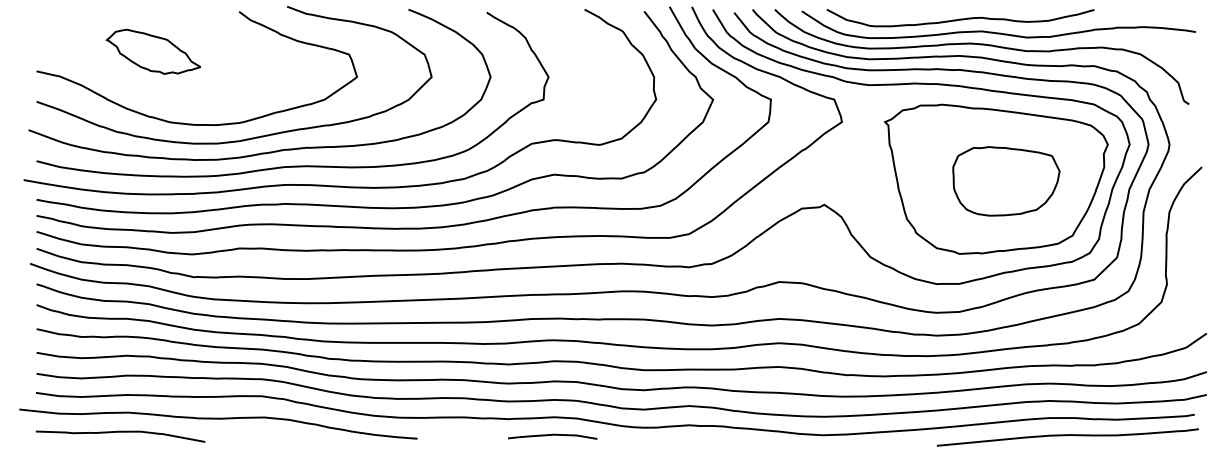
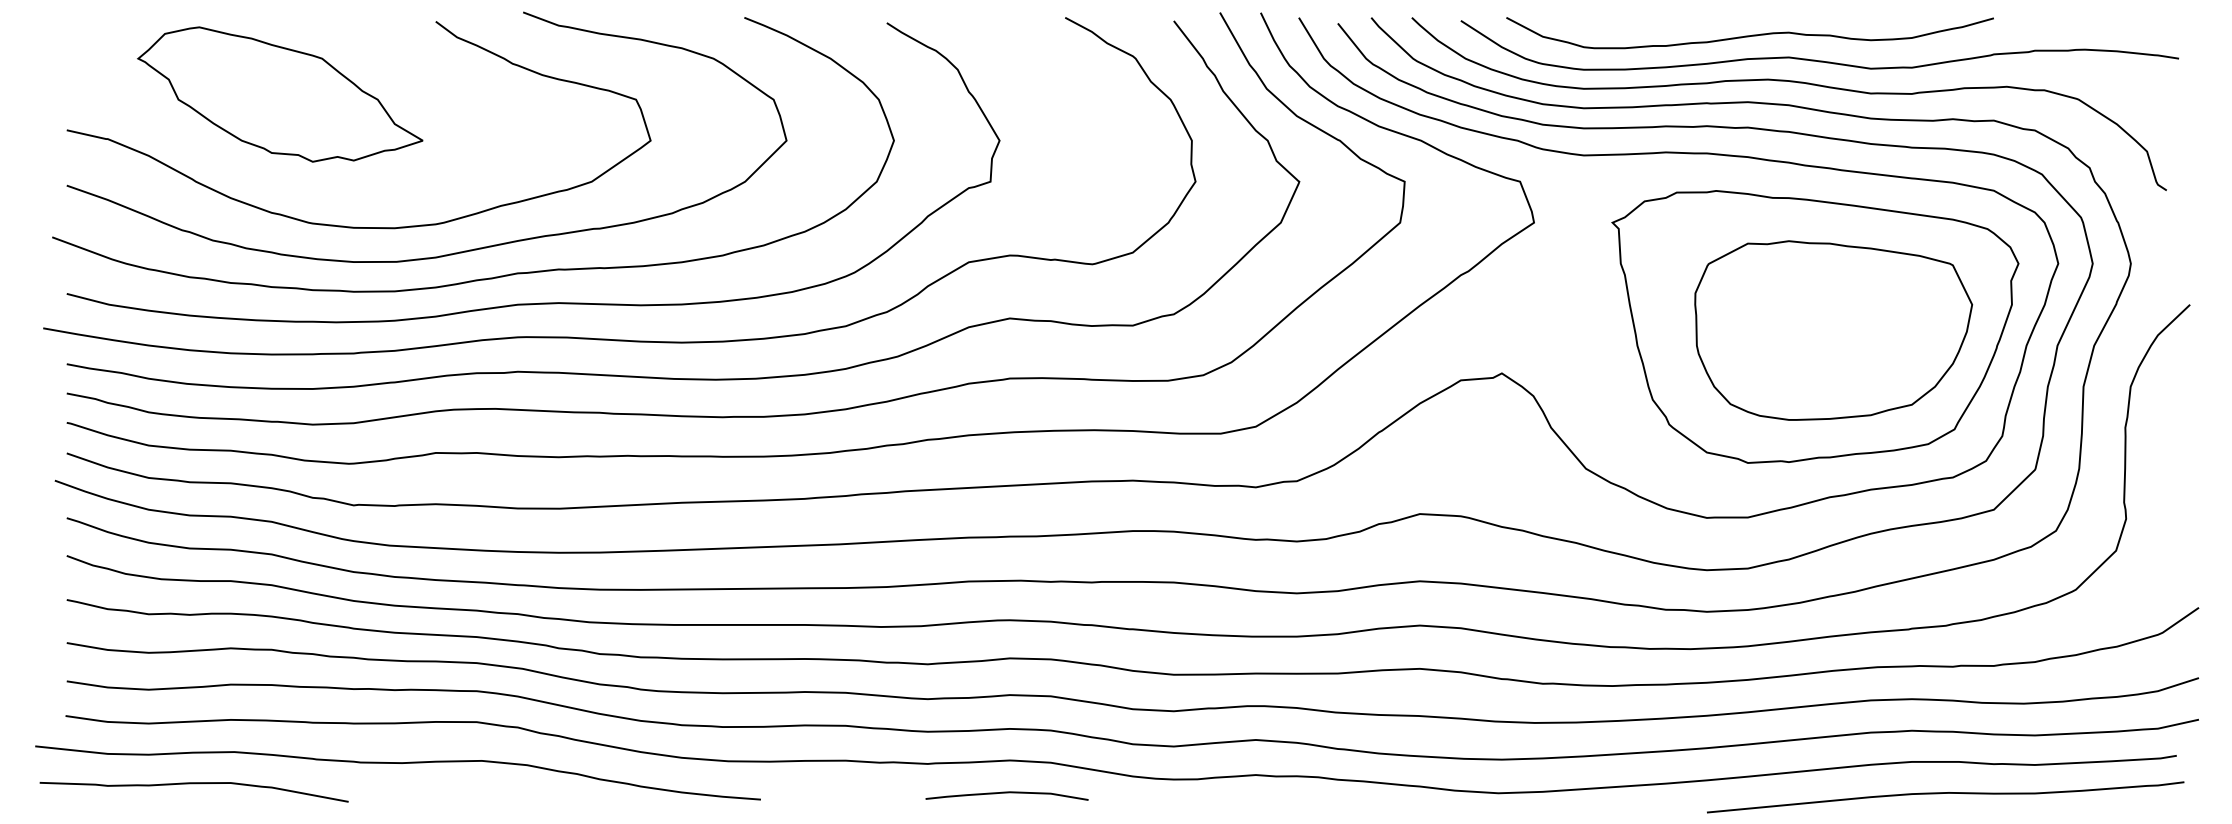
part: (153, 51) -> (279, 94), size x1.67
part: (1006, 181) -> (1833, 330), size x1.43
curve: (120, 432) -> (194, 784), moved

